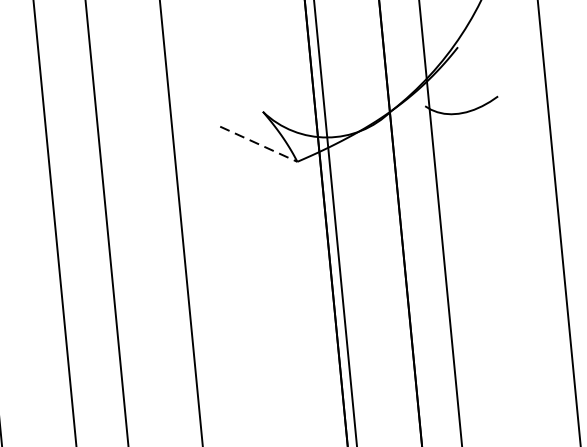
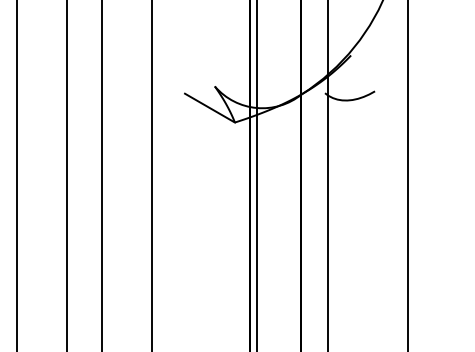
line: (258, 144) -> (209, 108), dashed -> solid

